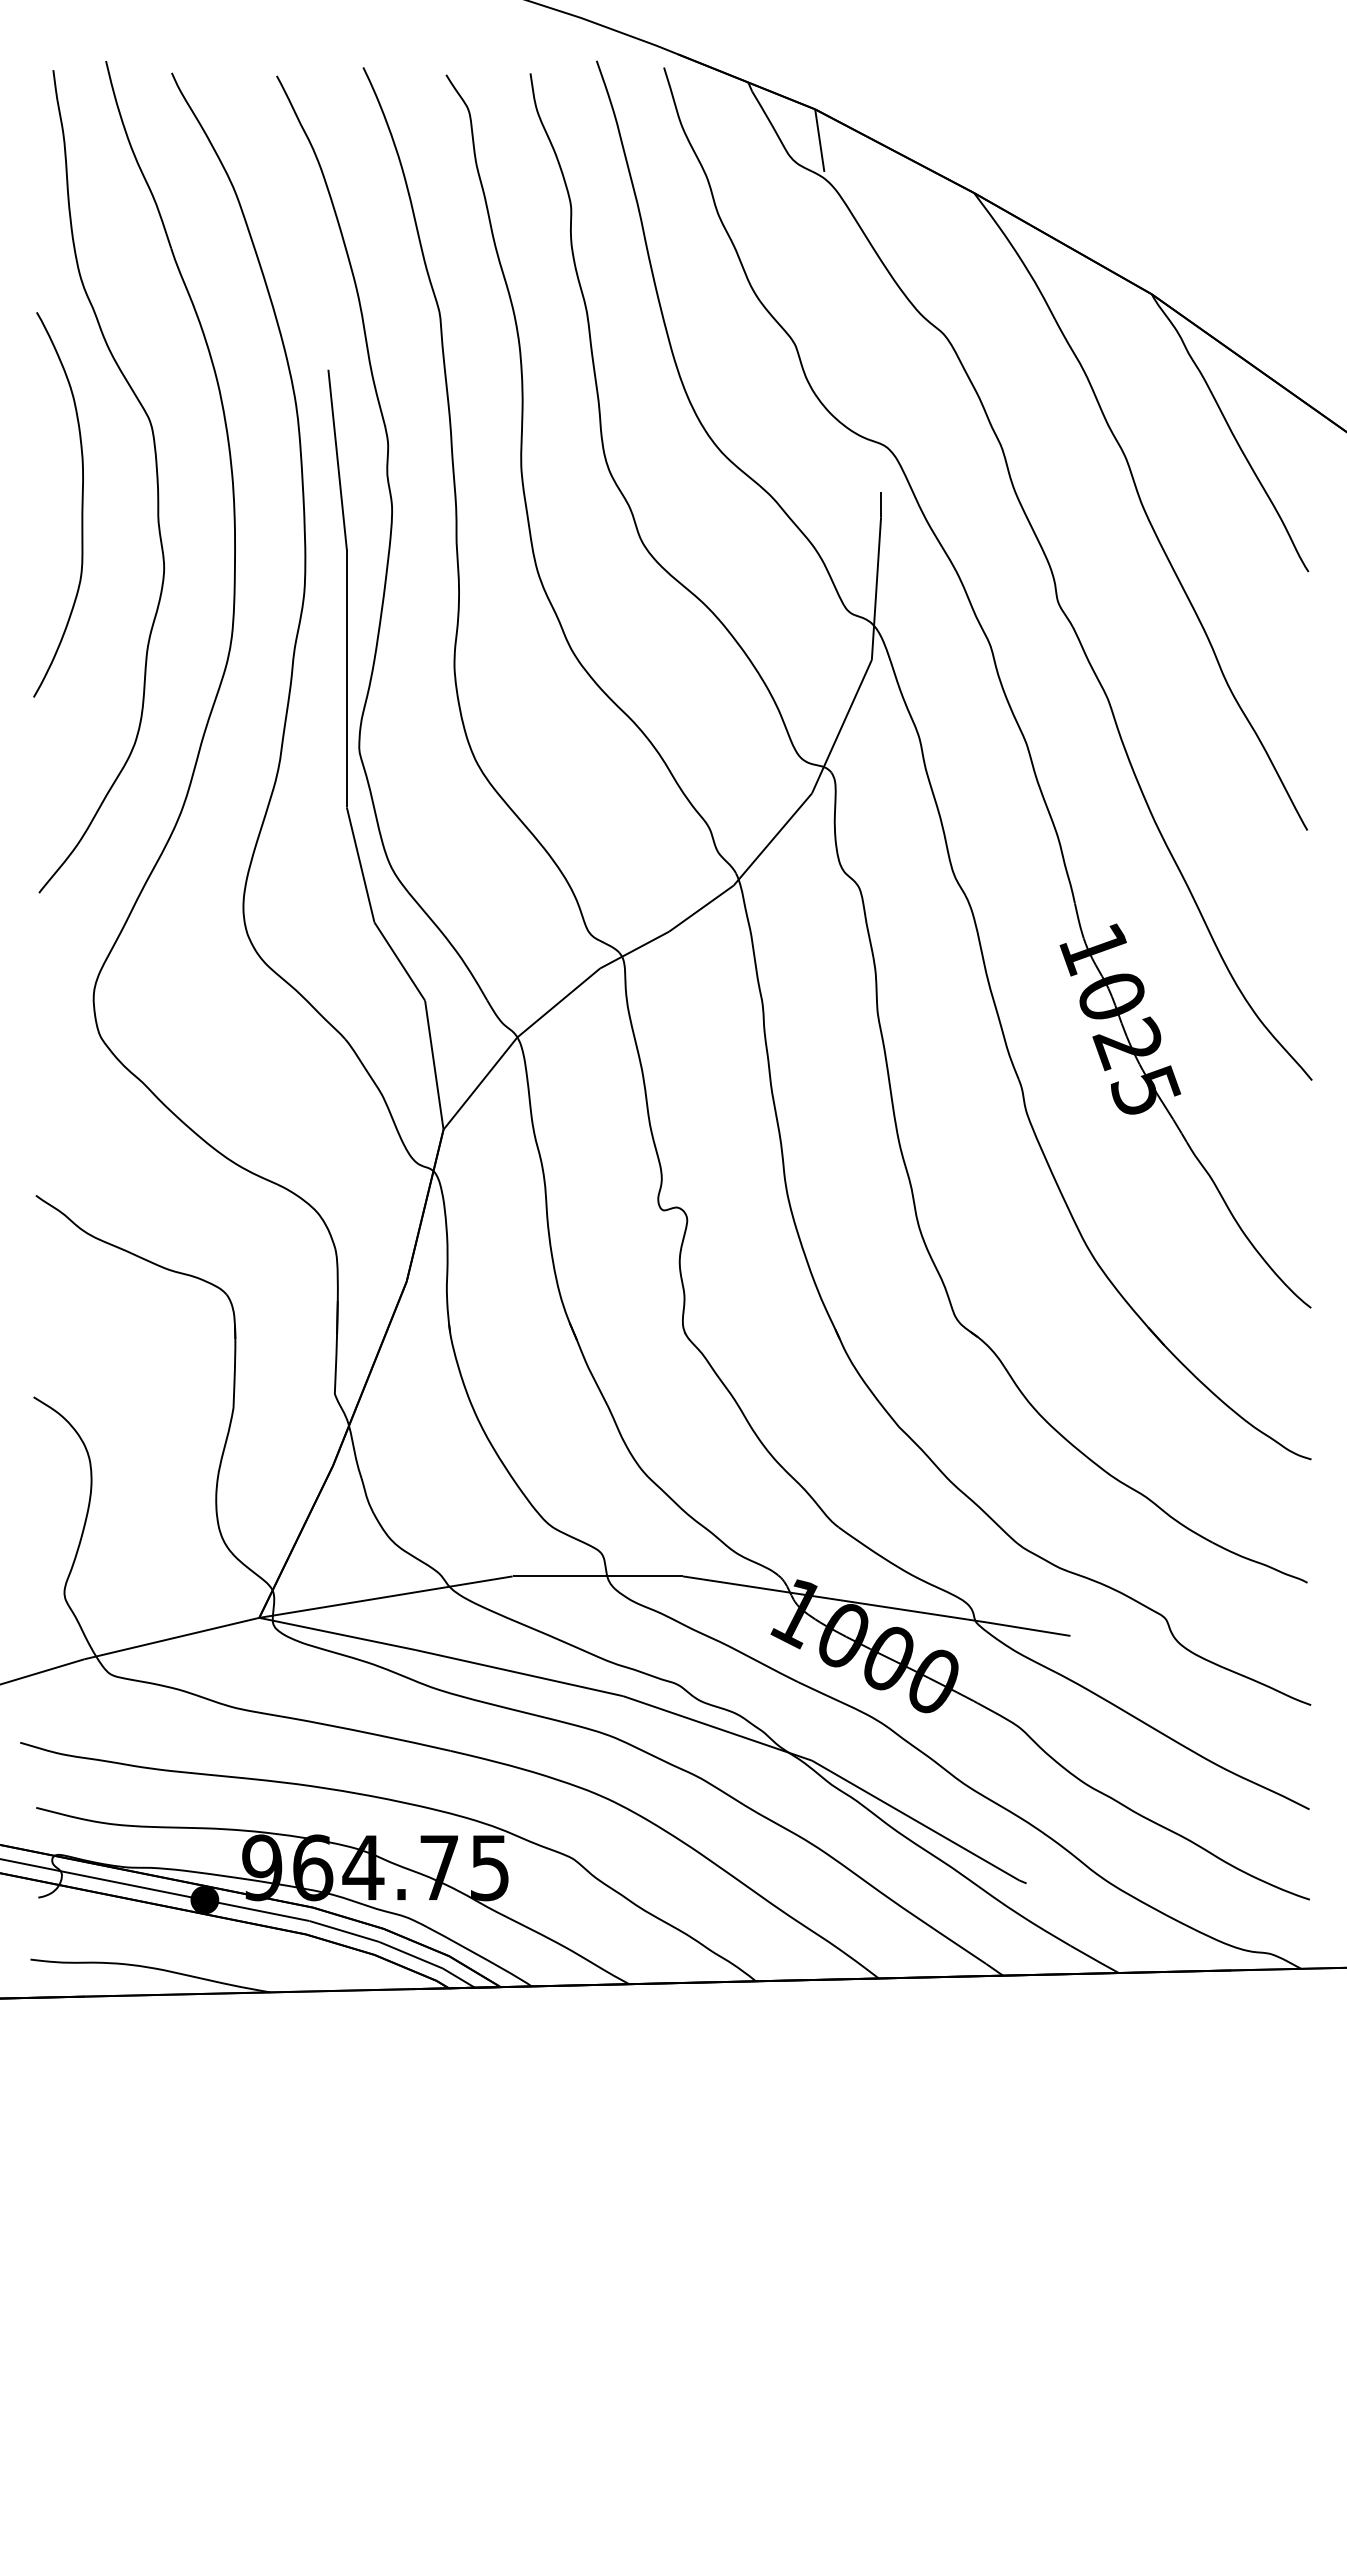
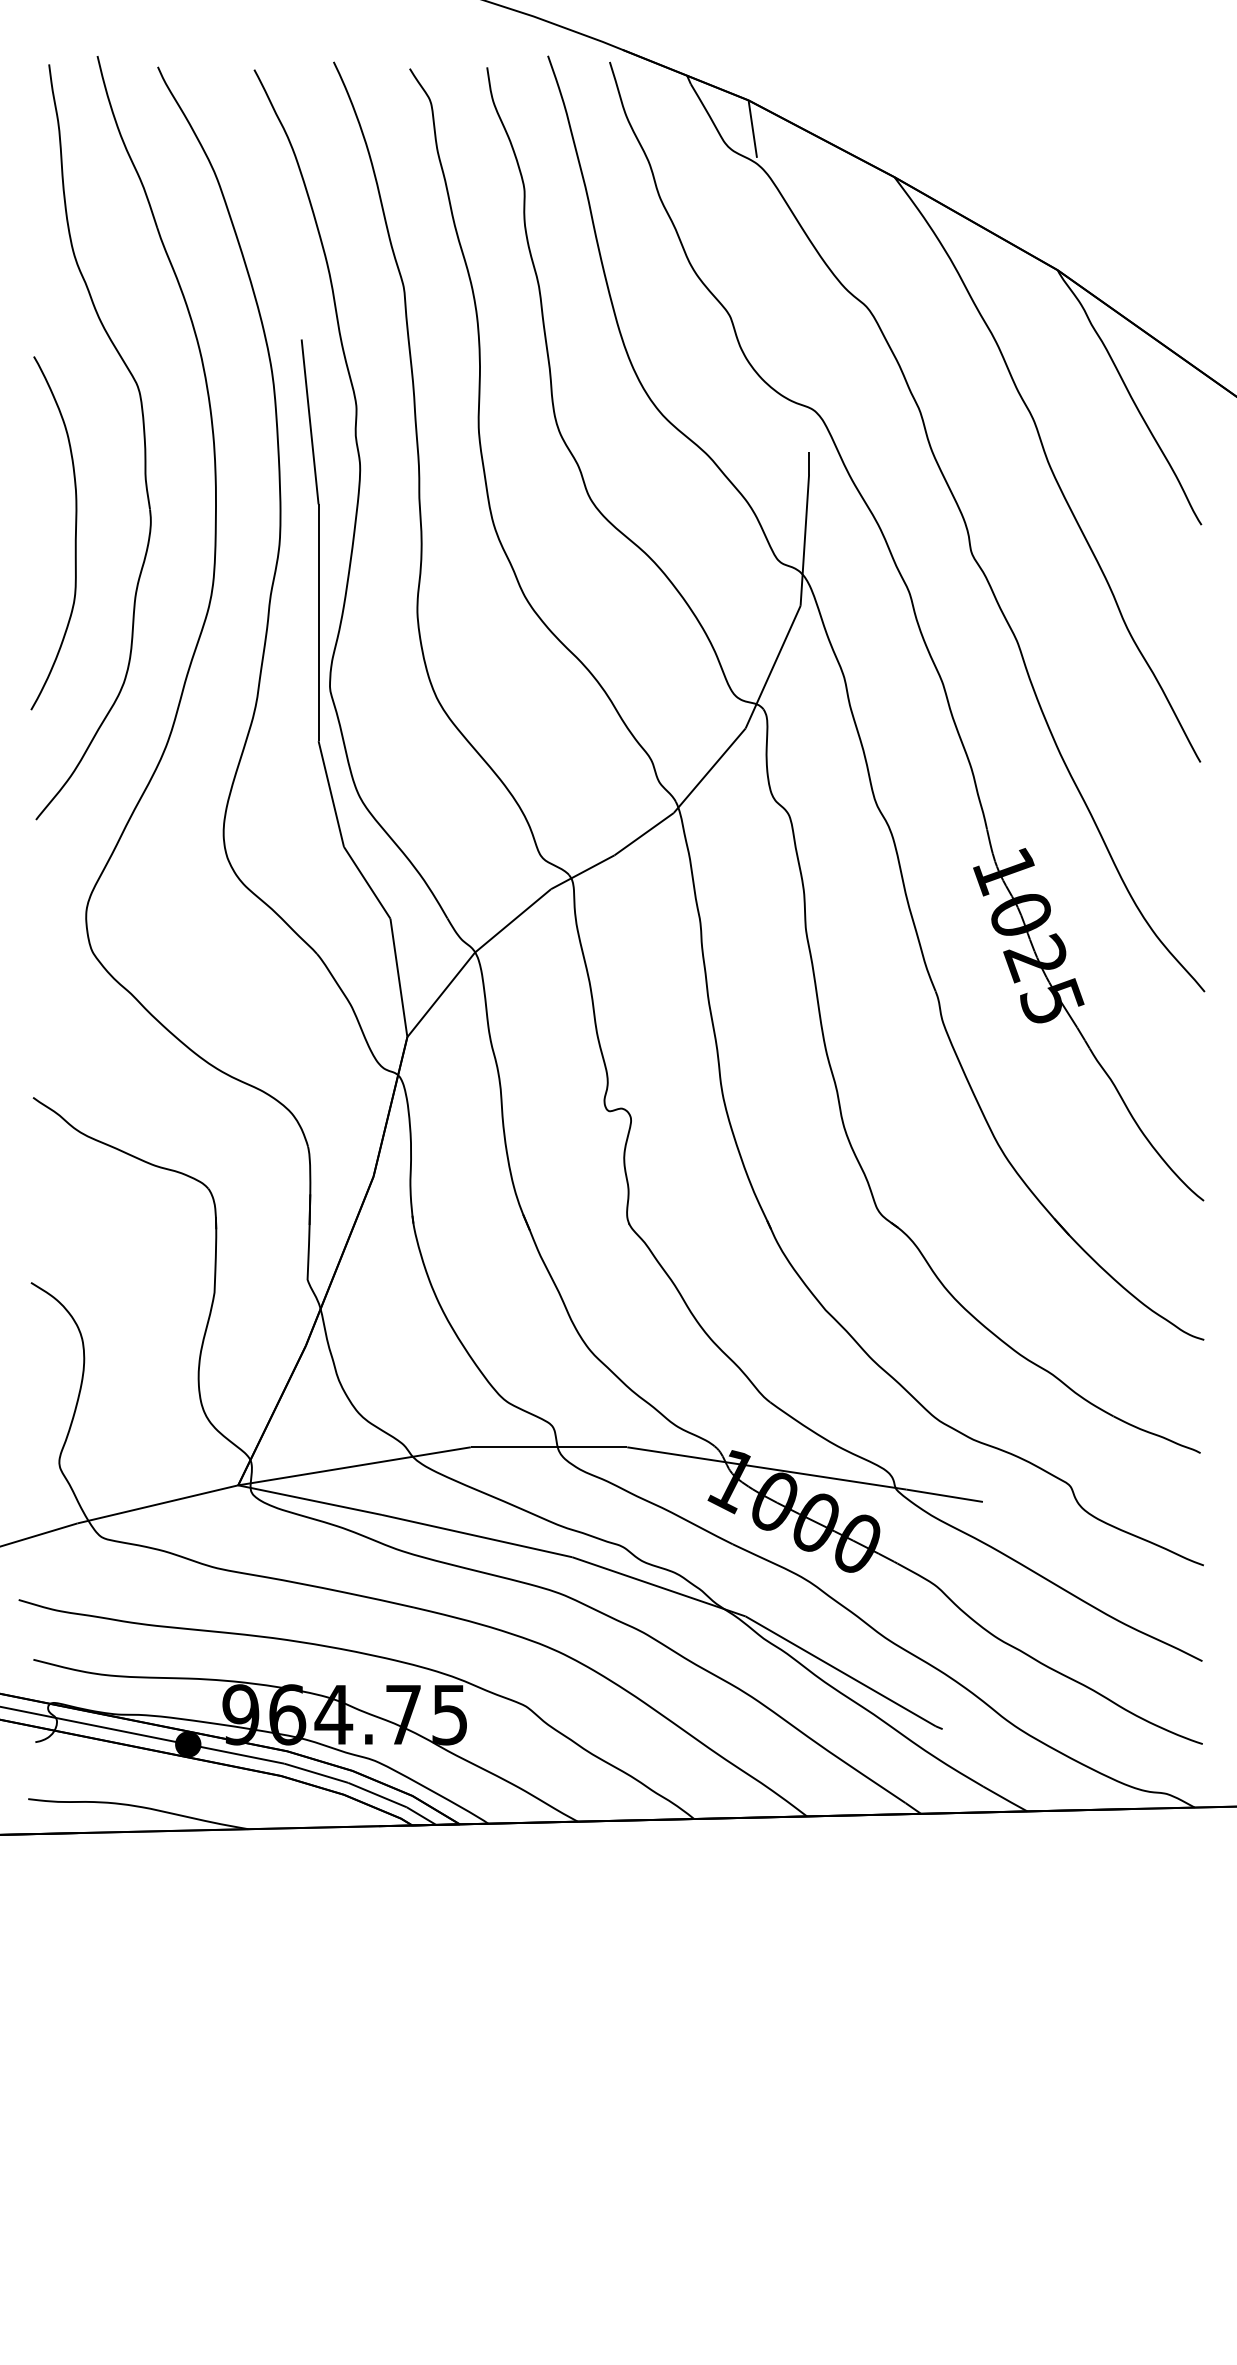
curve: (81, 504) -> (74, 532), moved

